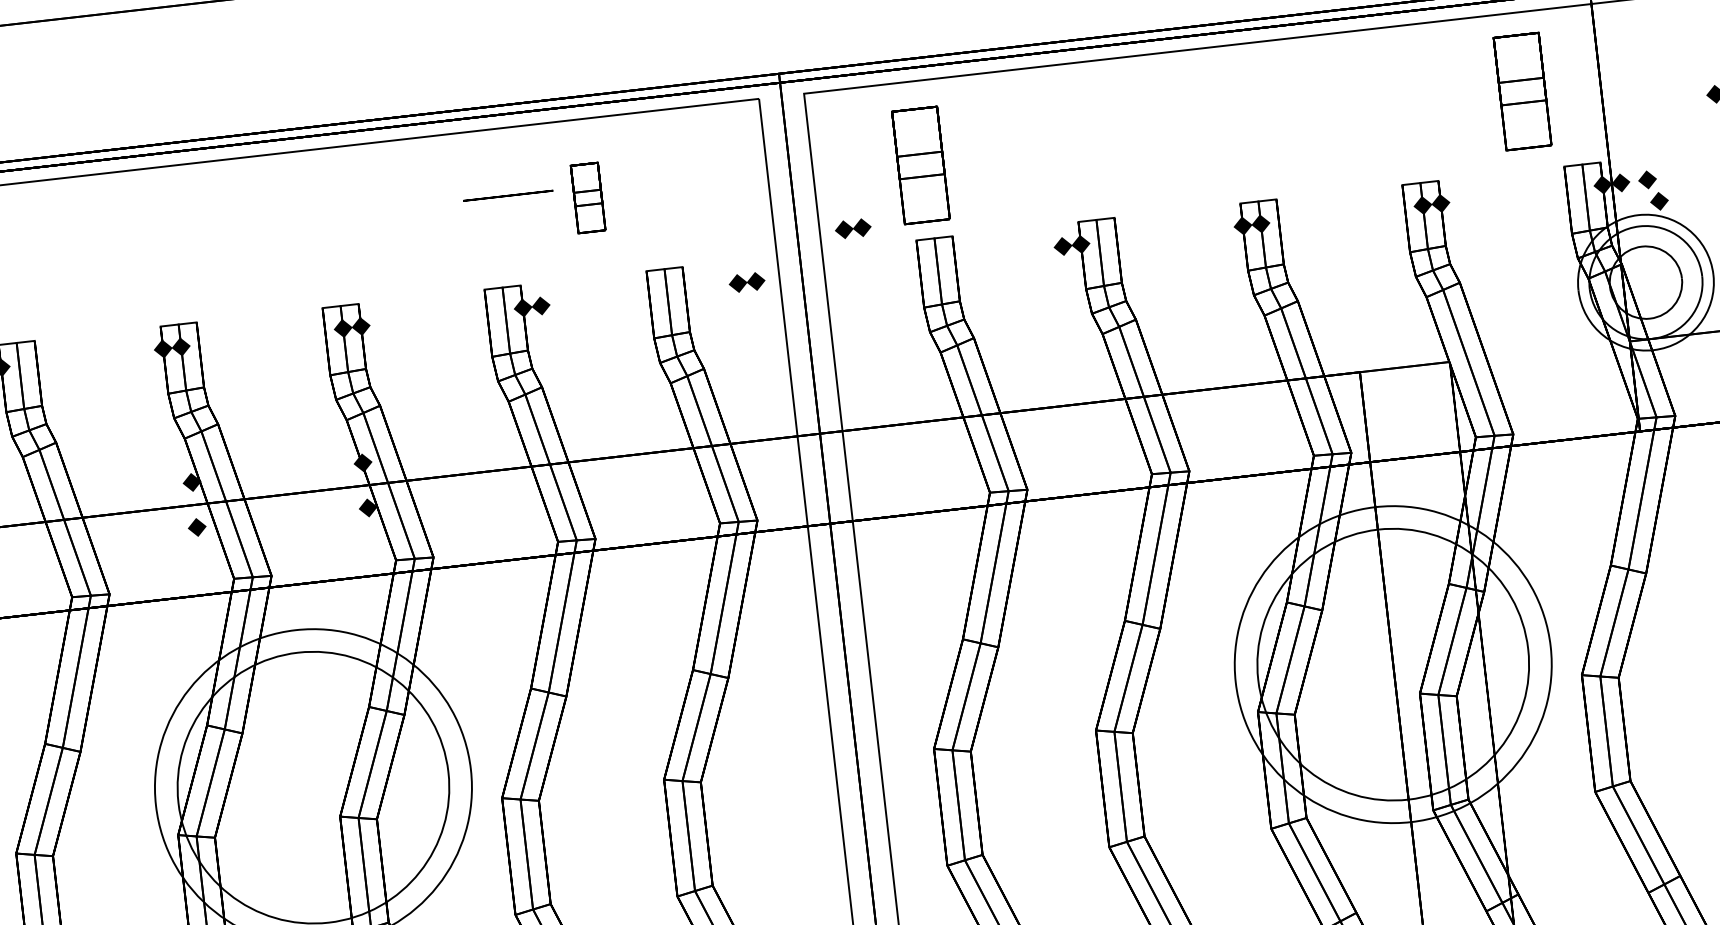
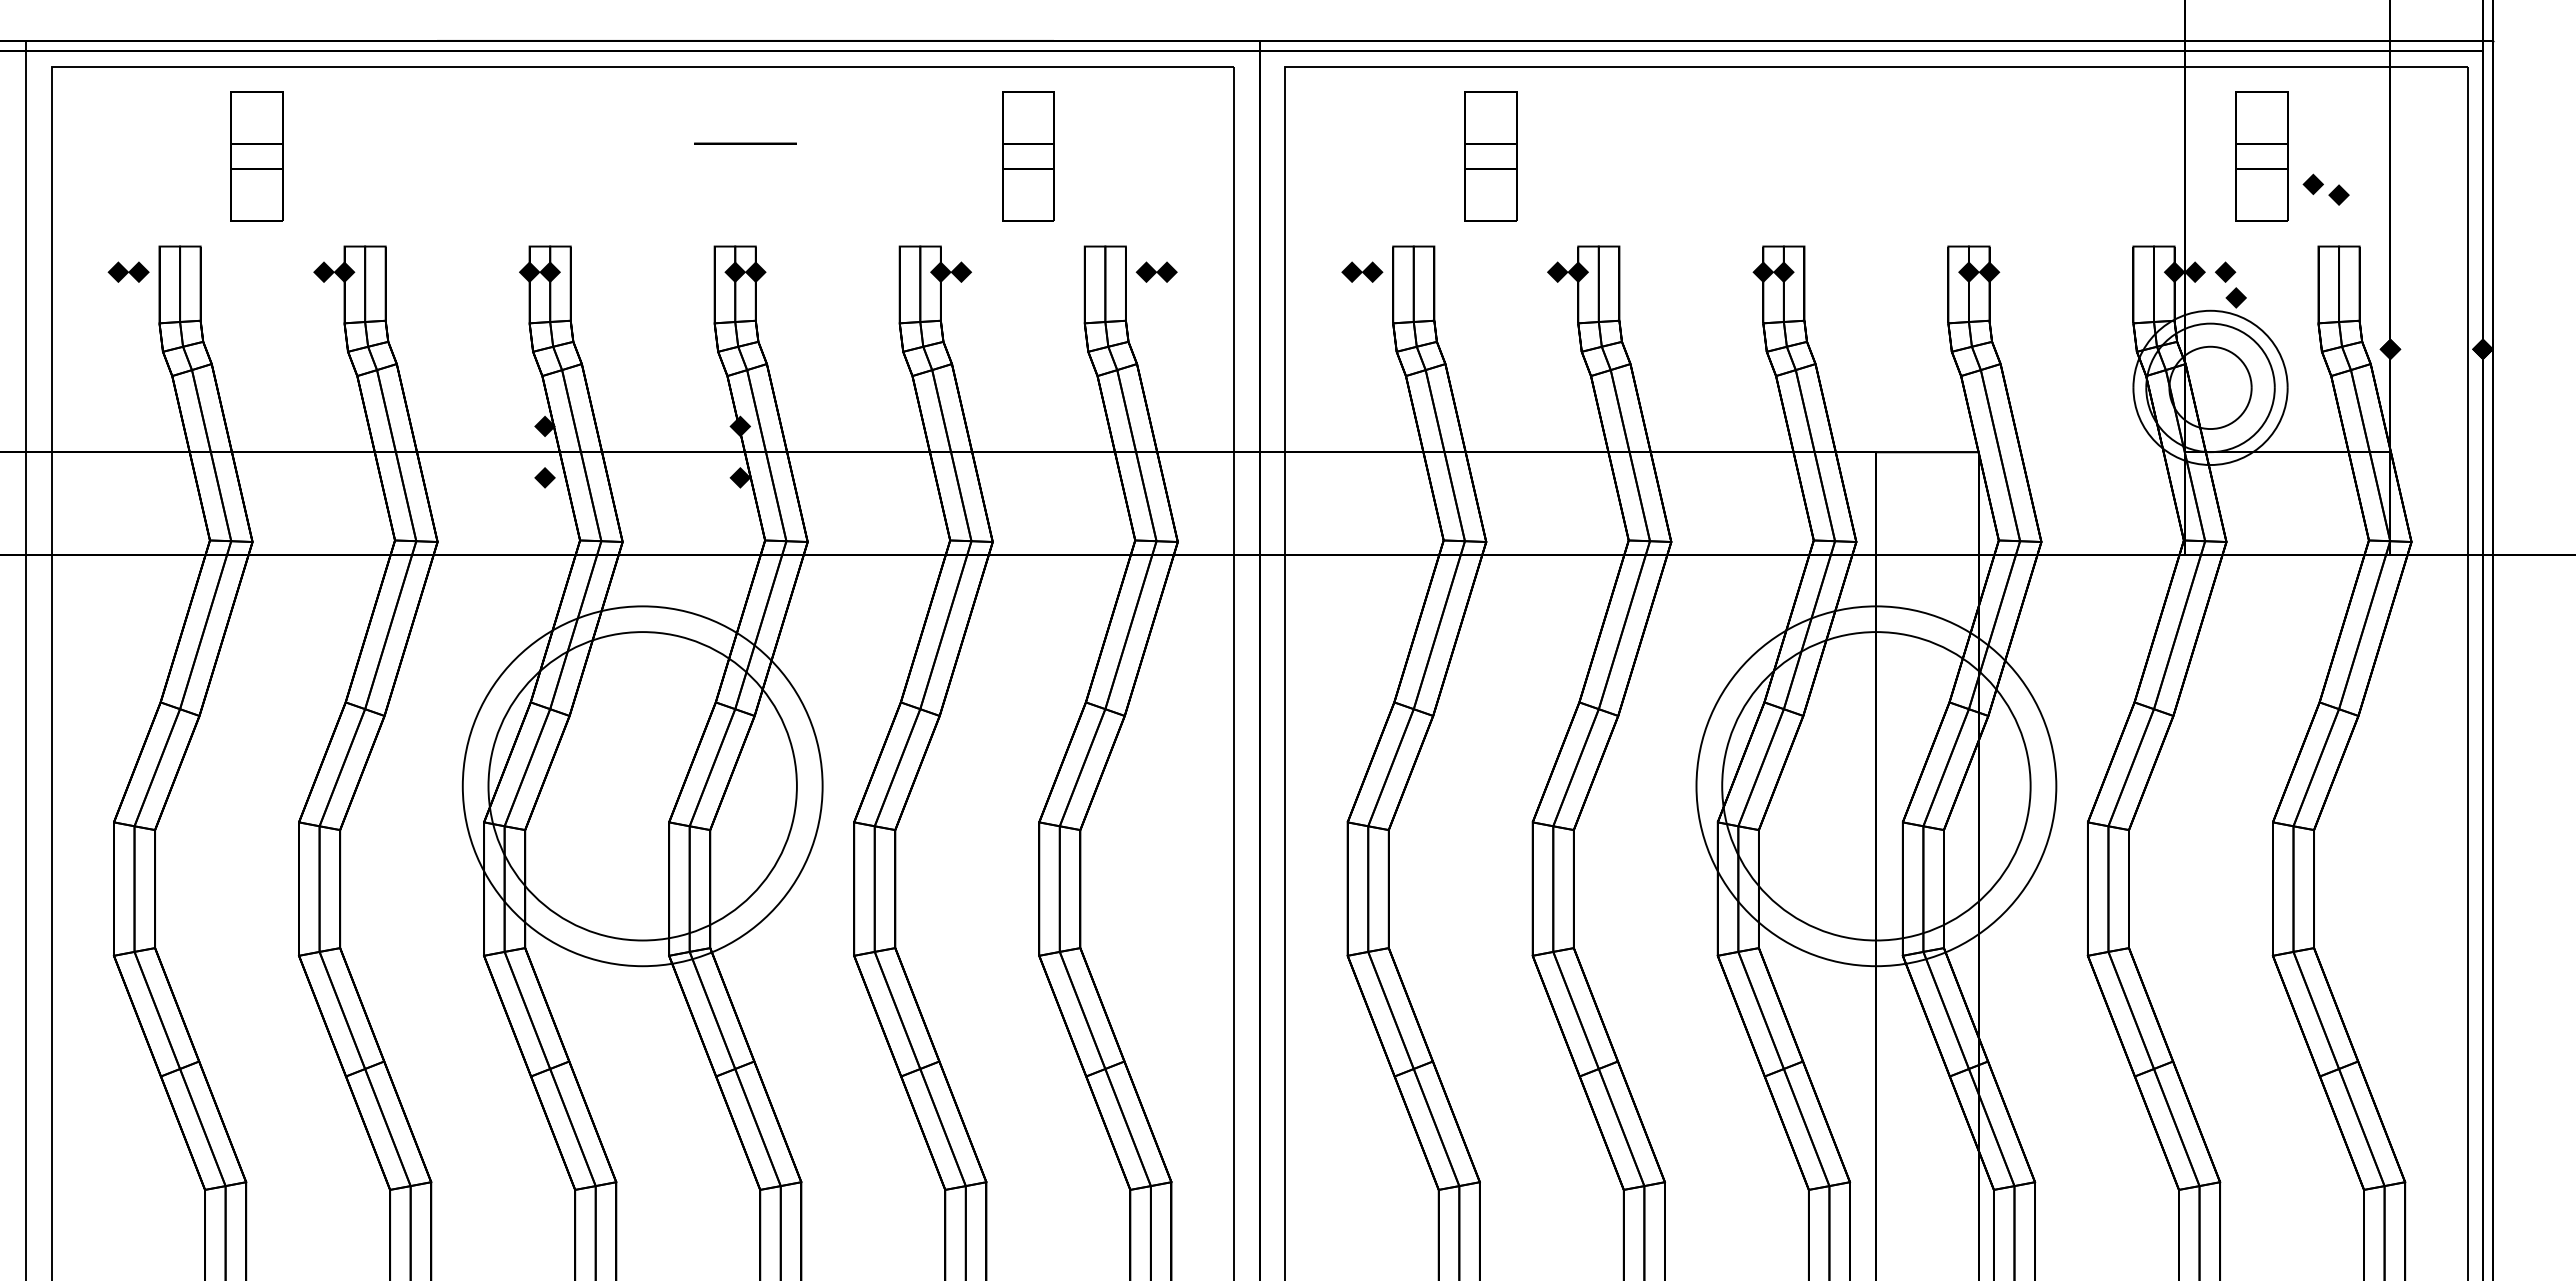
part: (1522, 91) -> (2261, 156), moved
part: (920, 165) -> (1490, 156), moved
circle: (508, 195) -> (745, 143), moved
part: (588, 197) -> (1028, 156), size x1.67
part: (853, 228) -> (1362, 271), moved
part: (746, 281) -> (1156, 271), moved

